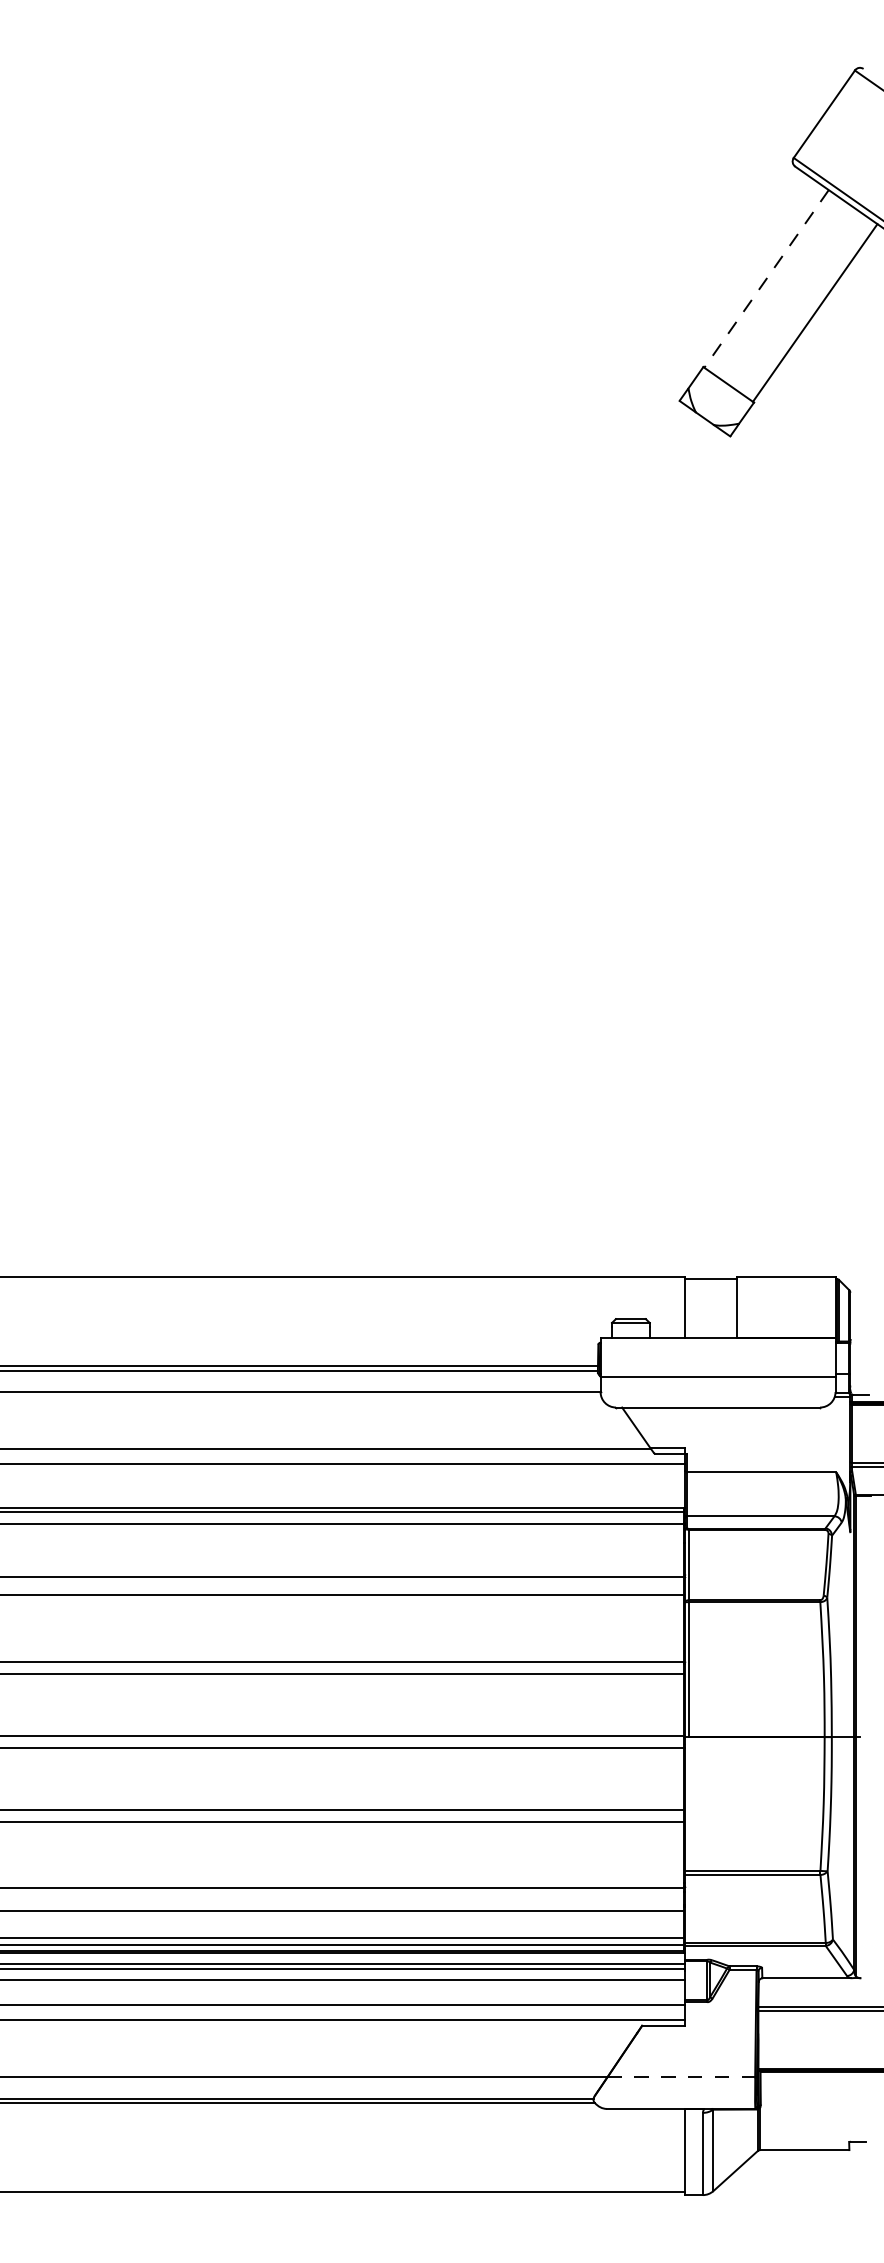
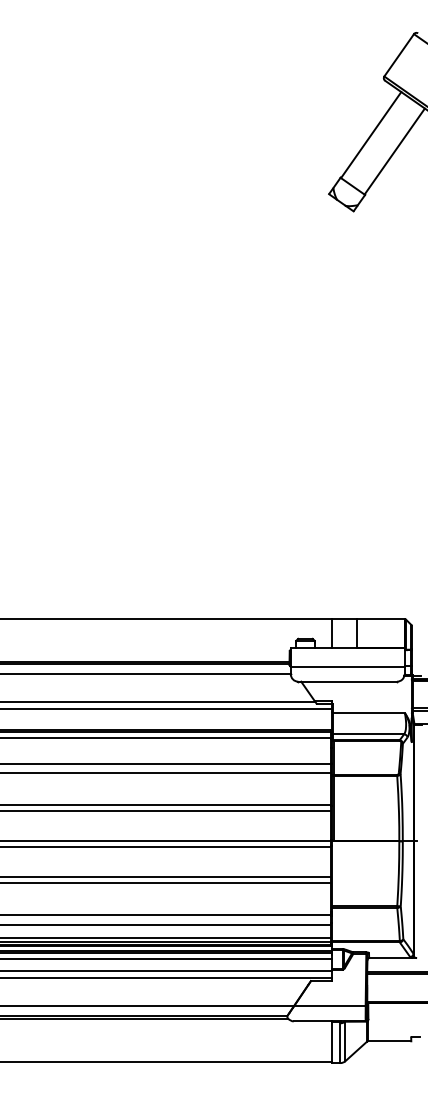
line: (767, 279) -> (371, 135), dashed -> solid
line: (680, 2078) -> (329, 1006), dashed -> solid

